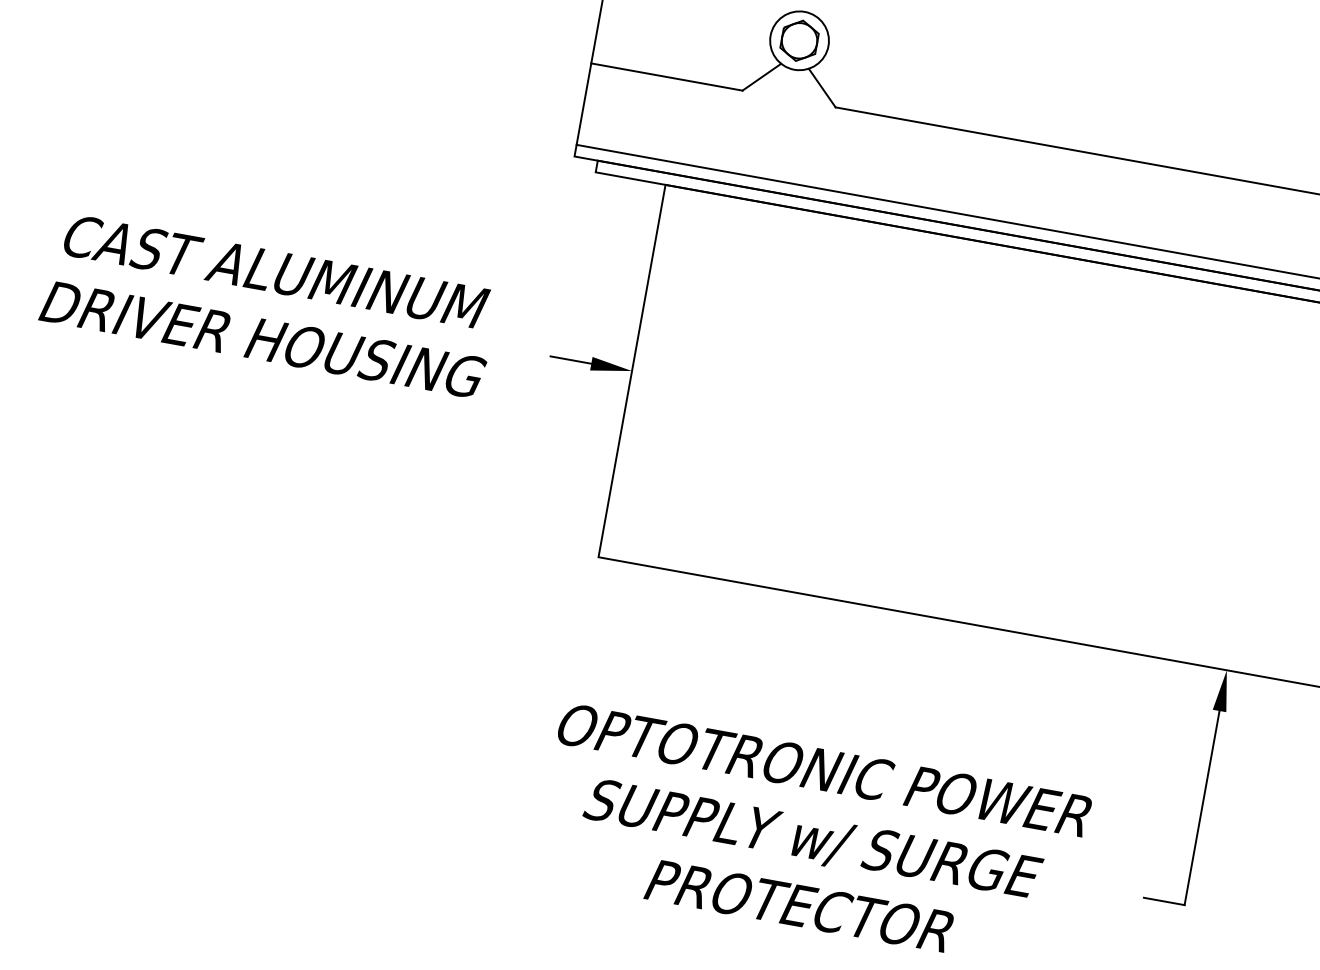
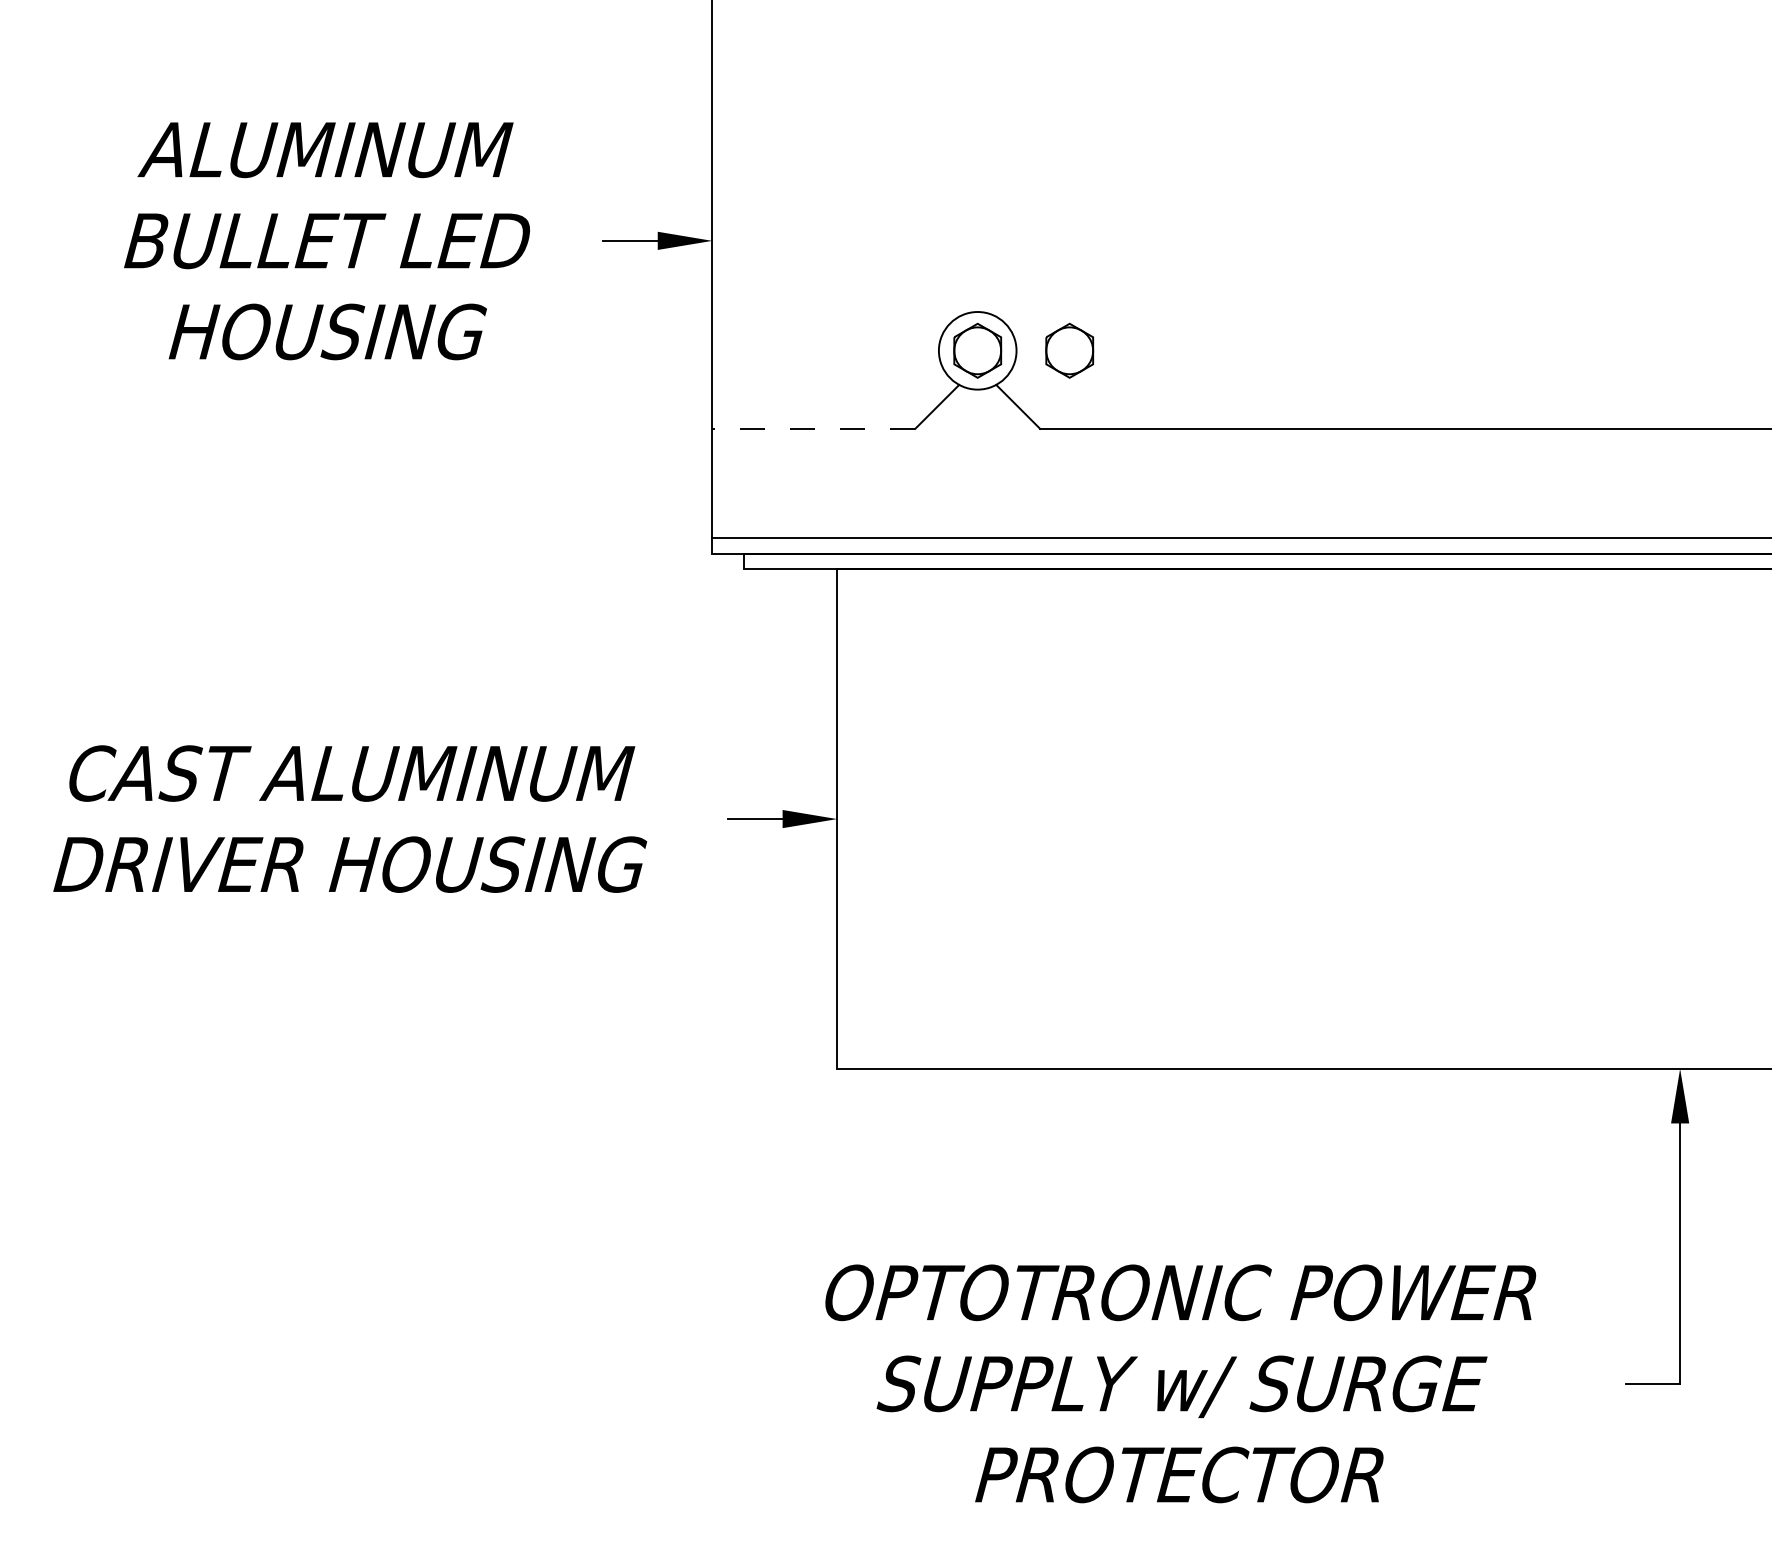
part: (868, 52) -> (1069, 350), added
line: (666, 76) -> (813, 428), solid -> dashed

